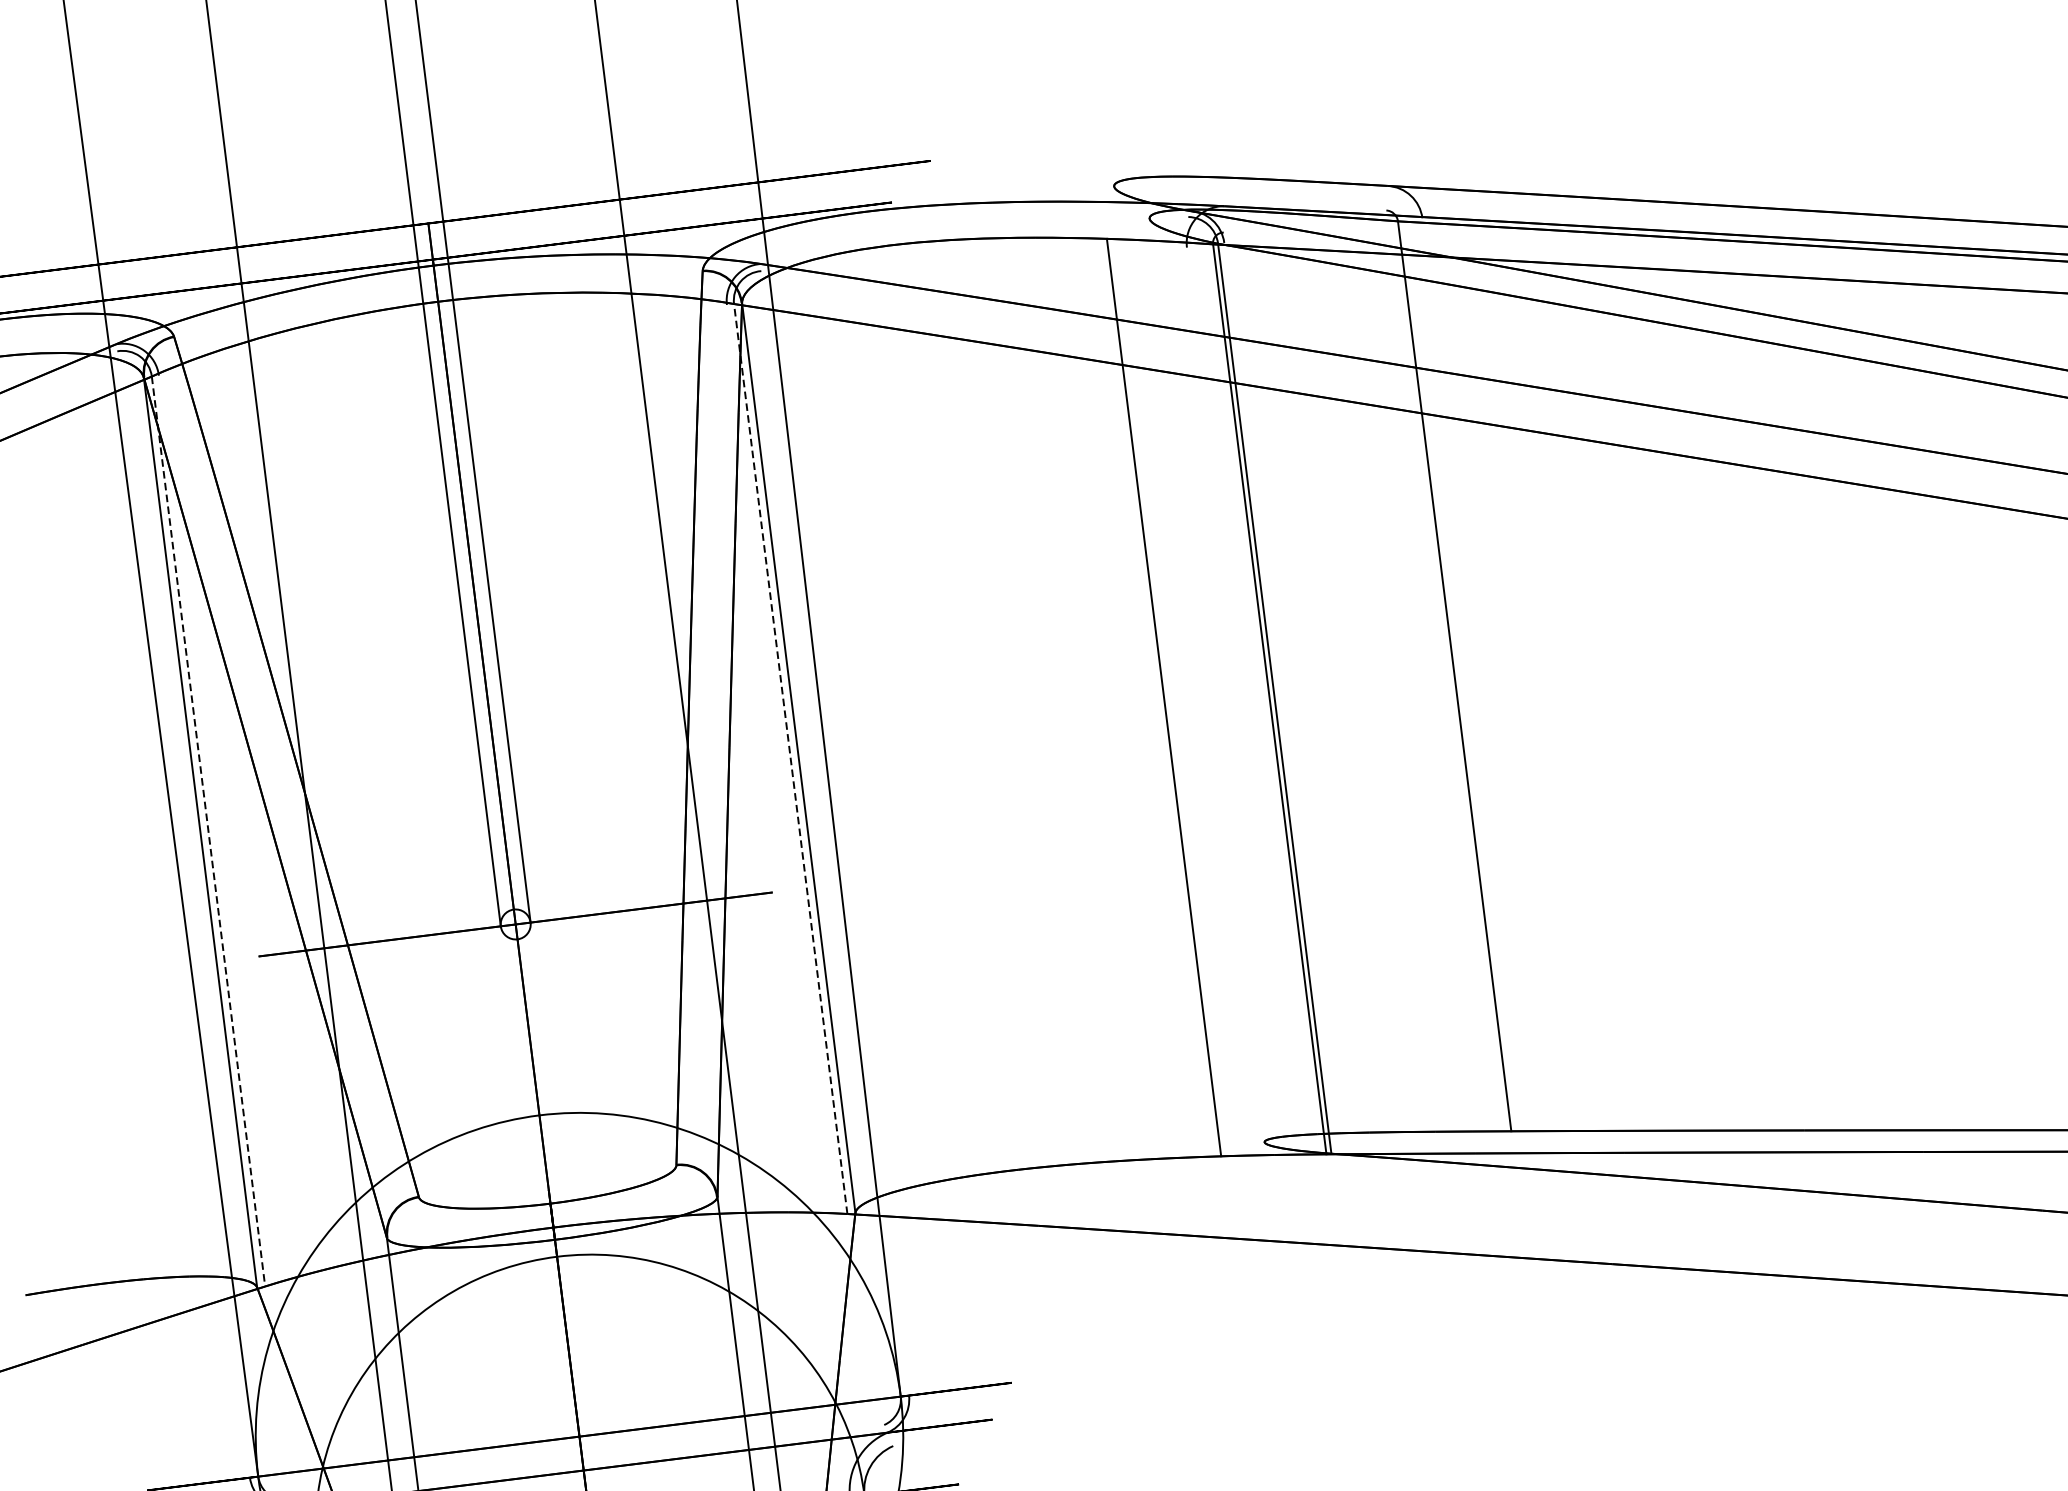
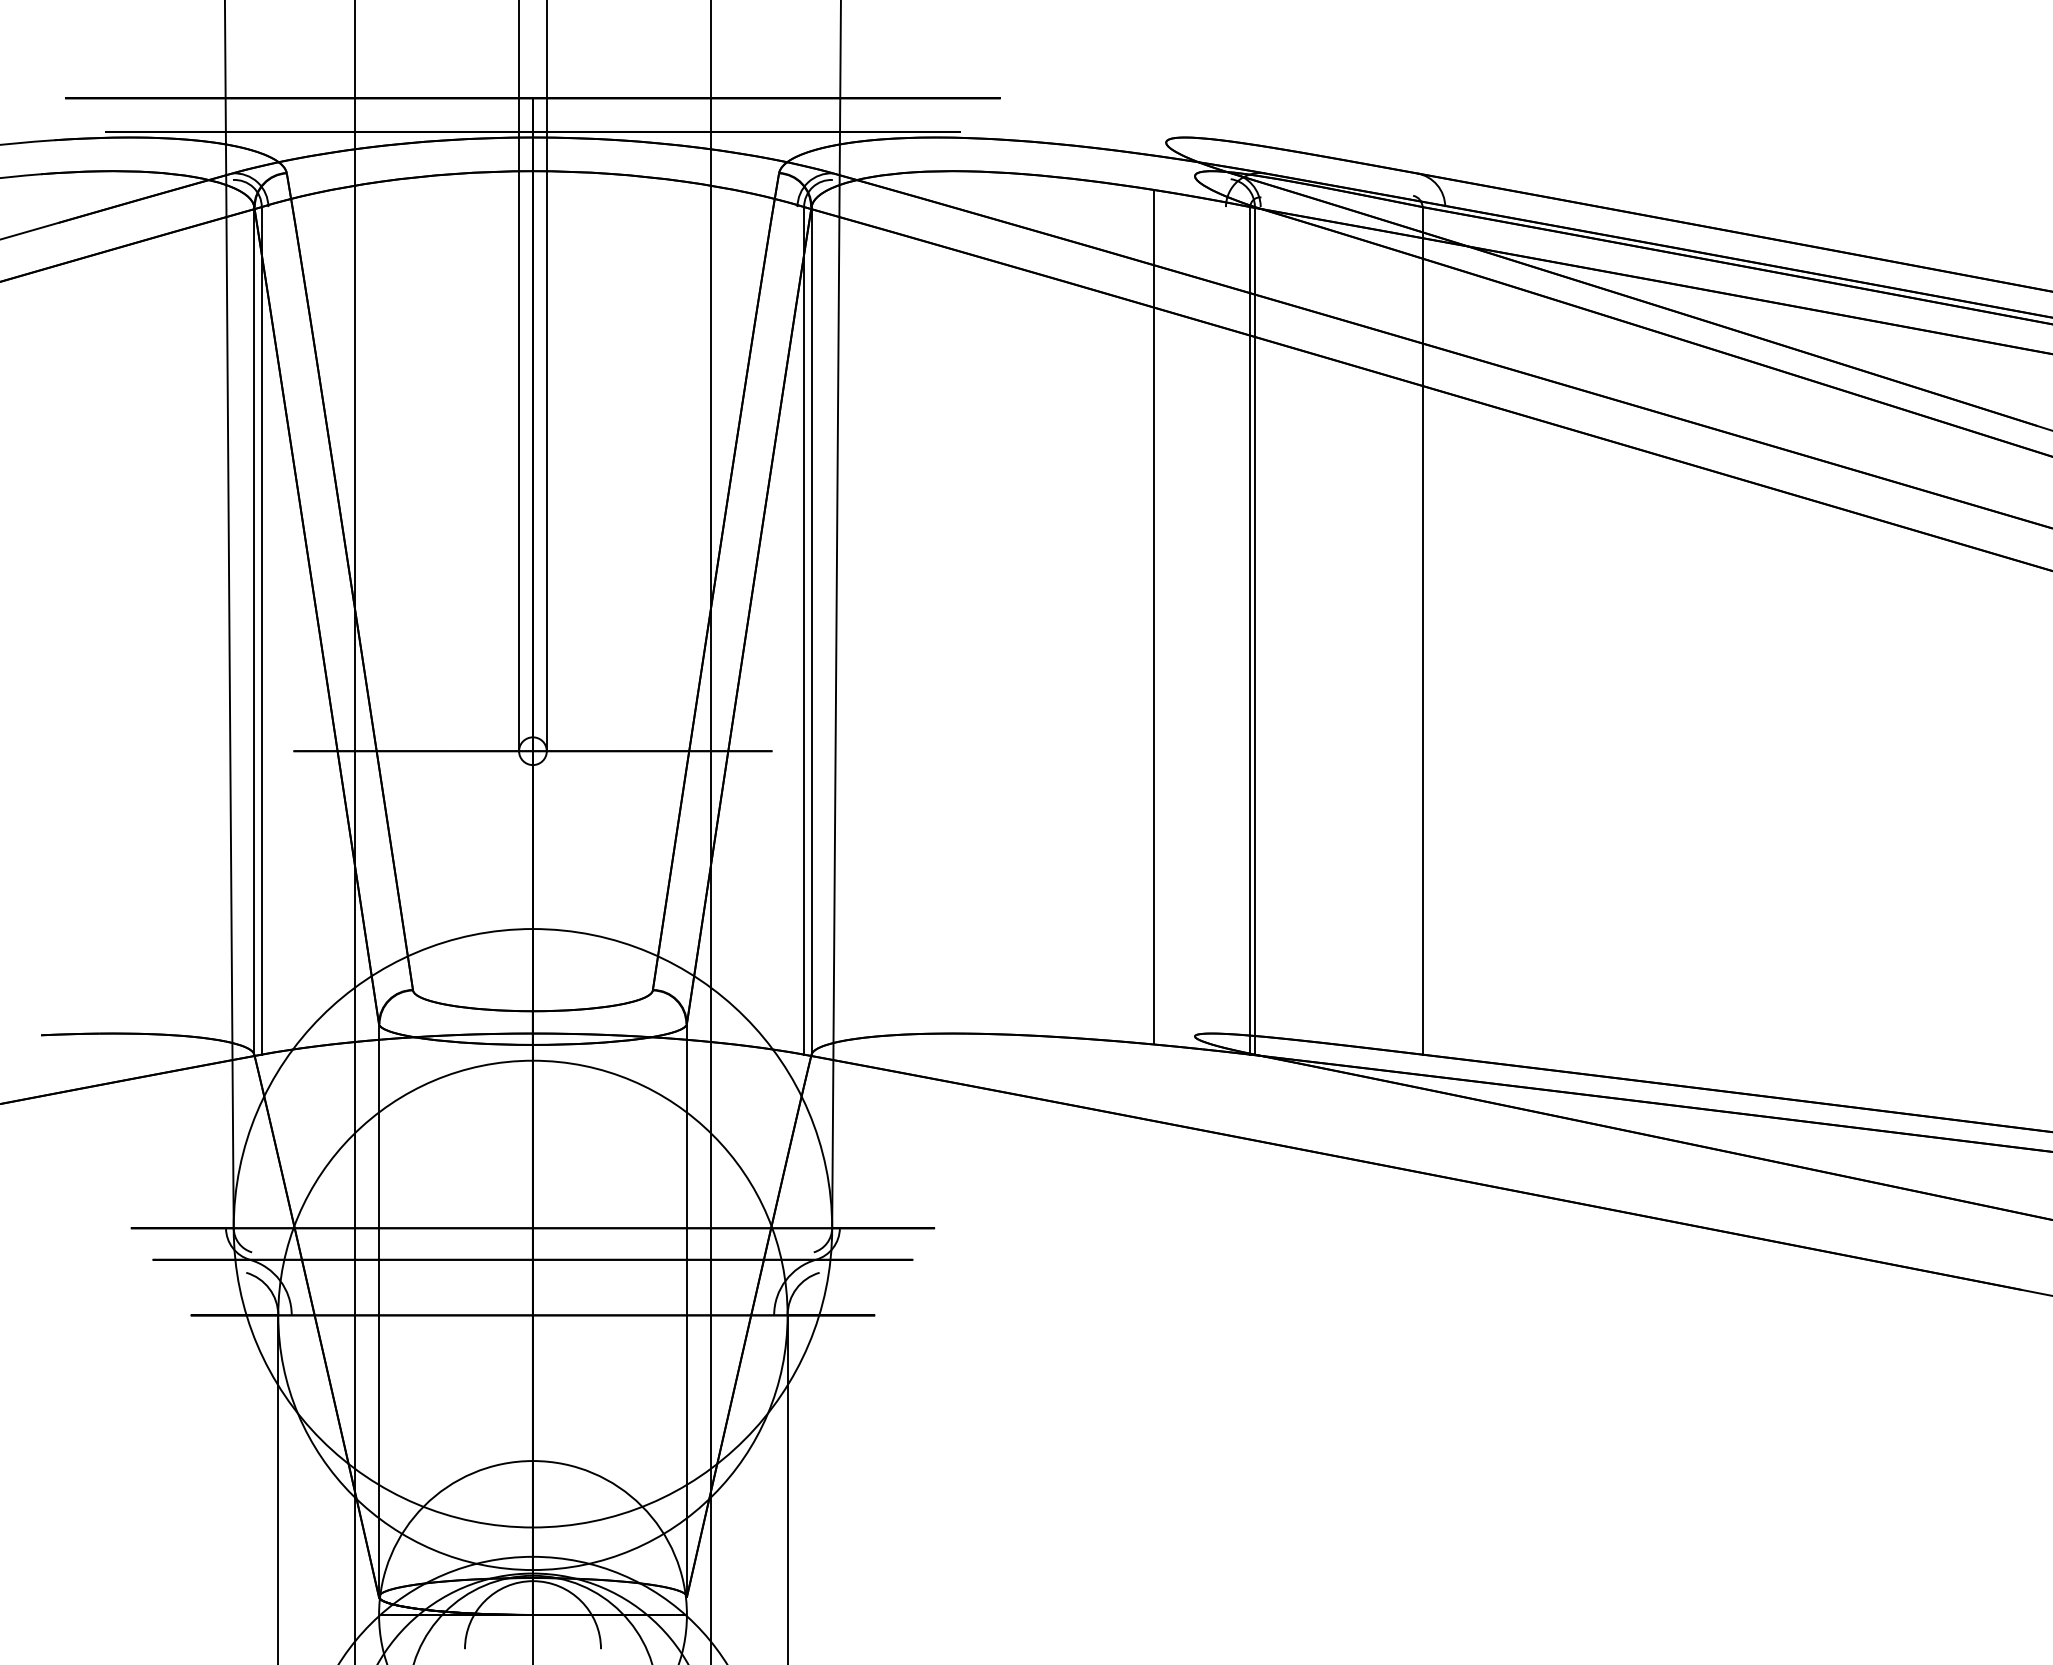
line: (791, 758) -> (804, 630), dashed -> solid
line: (208, 831) -> (261, 630), dashed -> solid

